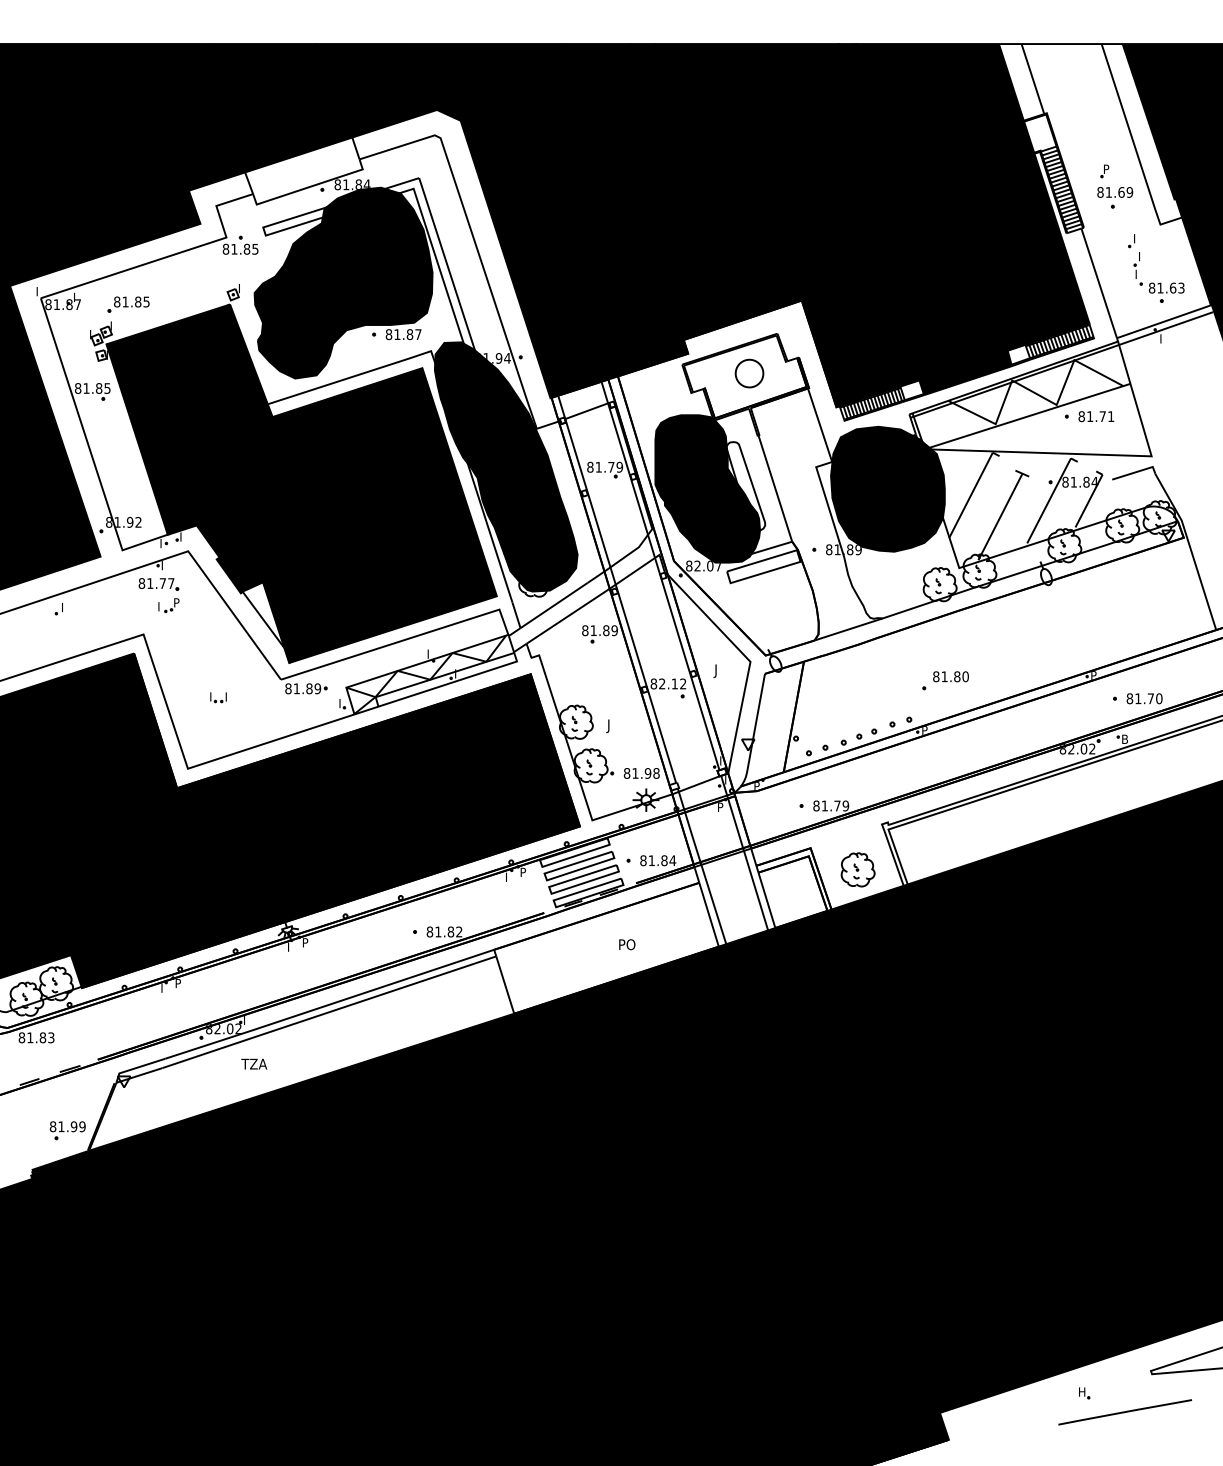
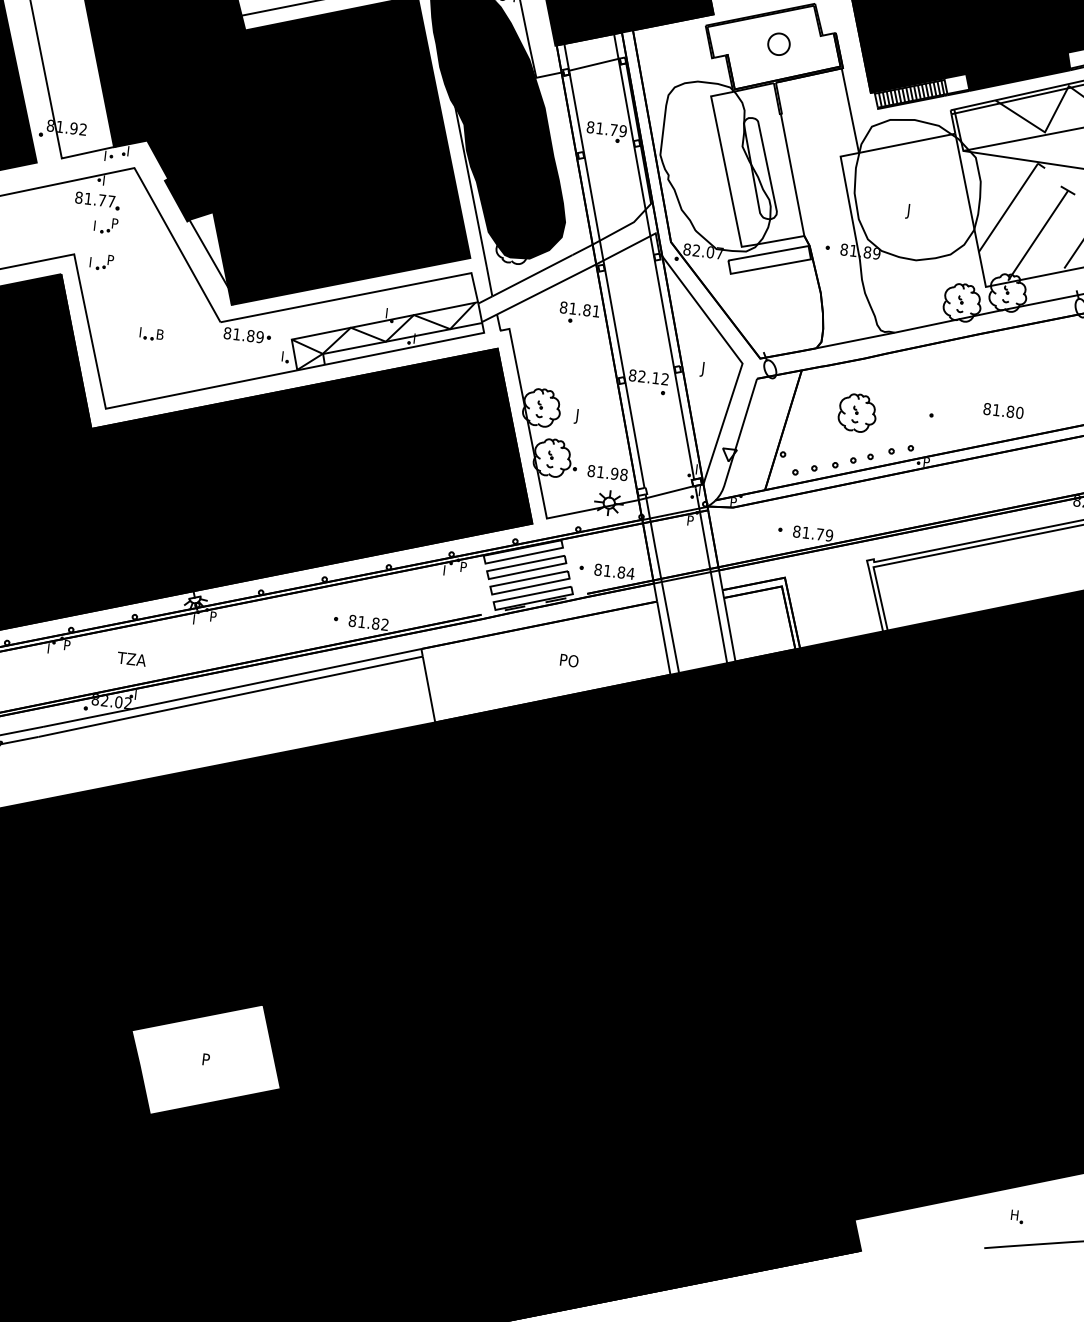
part: (749, 373) -> (778, 44), size x0.7
fill: (707, 488) -> (717, 166), removed
fill: (887, 488) -> (916, 189), removed
text: (614, 630) -> (596, 311), 81.89 -> 81.81
part: (168, 638) -> (101, 262), added
text: (950, 676) -> (1003, 410), moved
text: (229, 696) -> (161, 334), I -> B
part: (857, 869) -> (856, 412), moved
text: (254, 1063) -> (132, 658), moved
fill: (345, 1338) -> (206, 1060), removed

